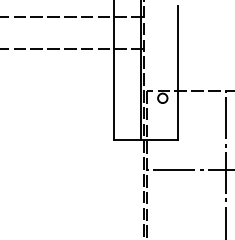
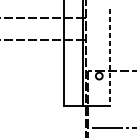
line: (177, 73) -> (109, 58), solid -> dashed

